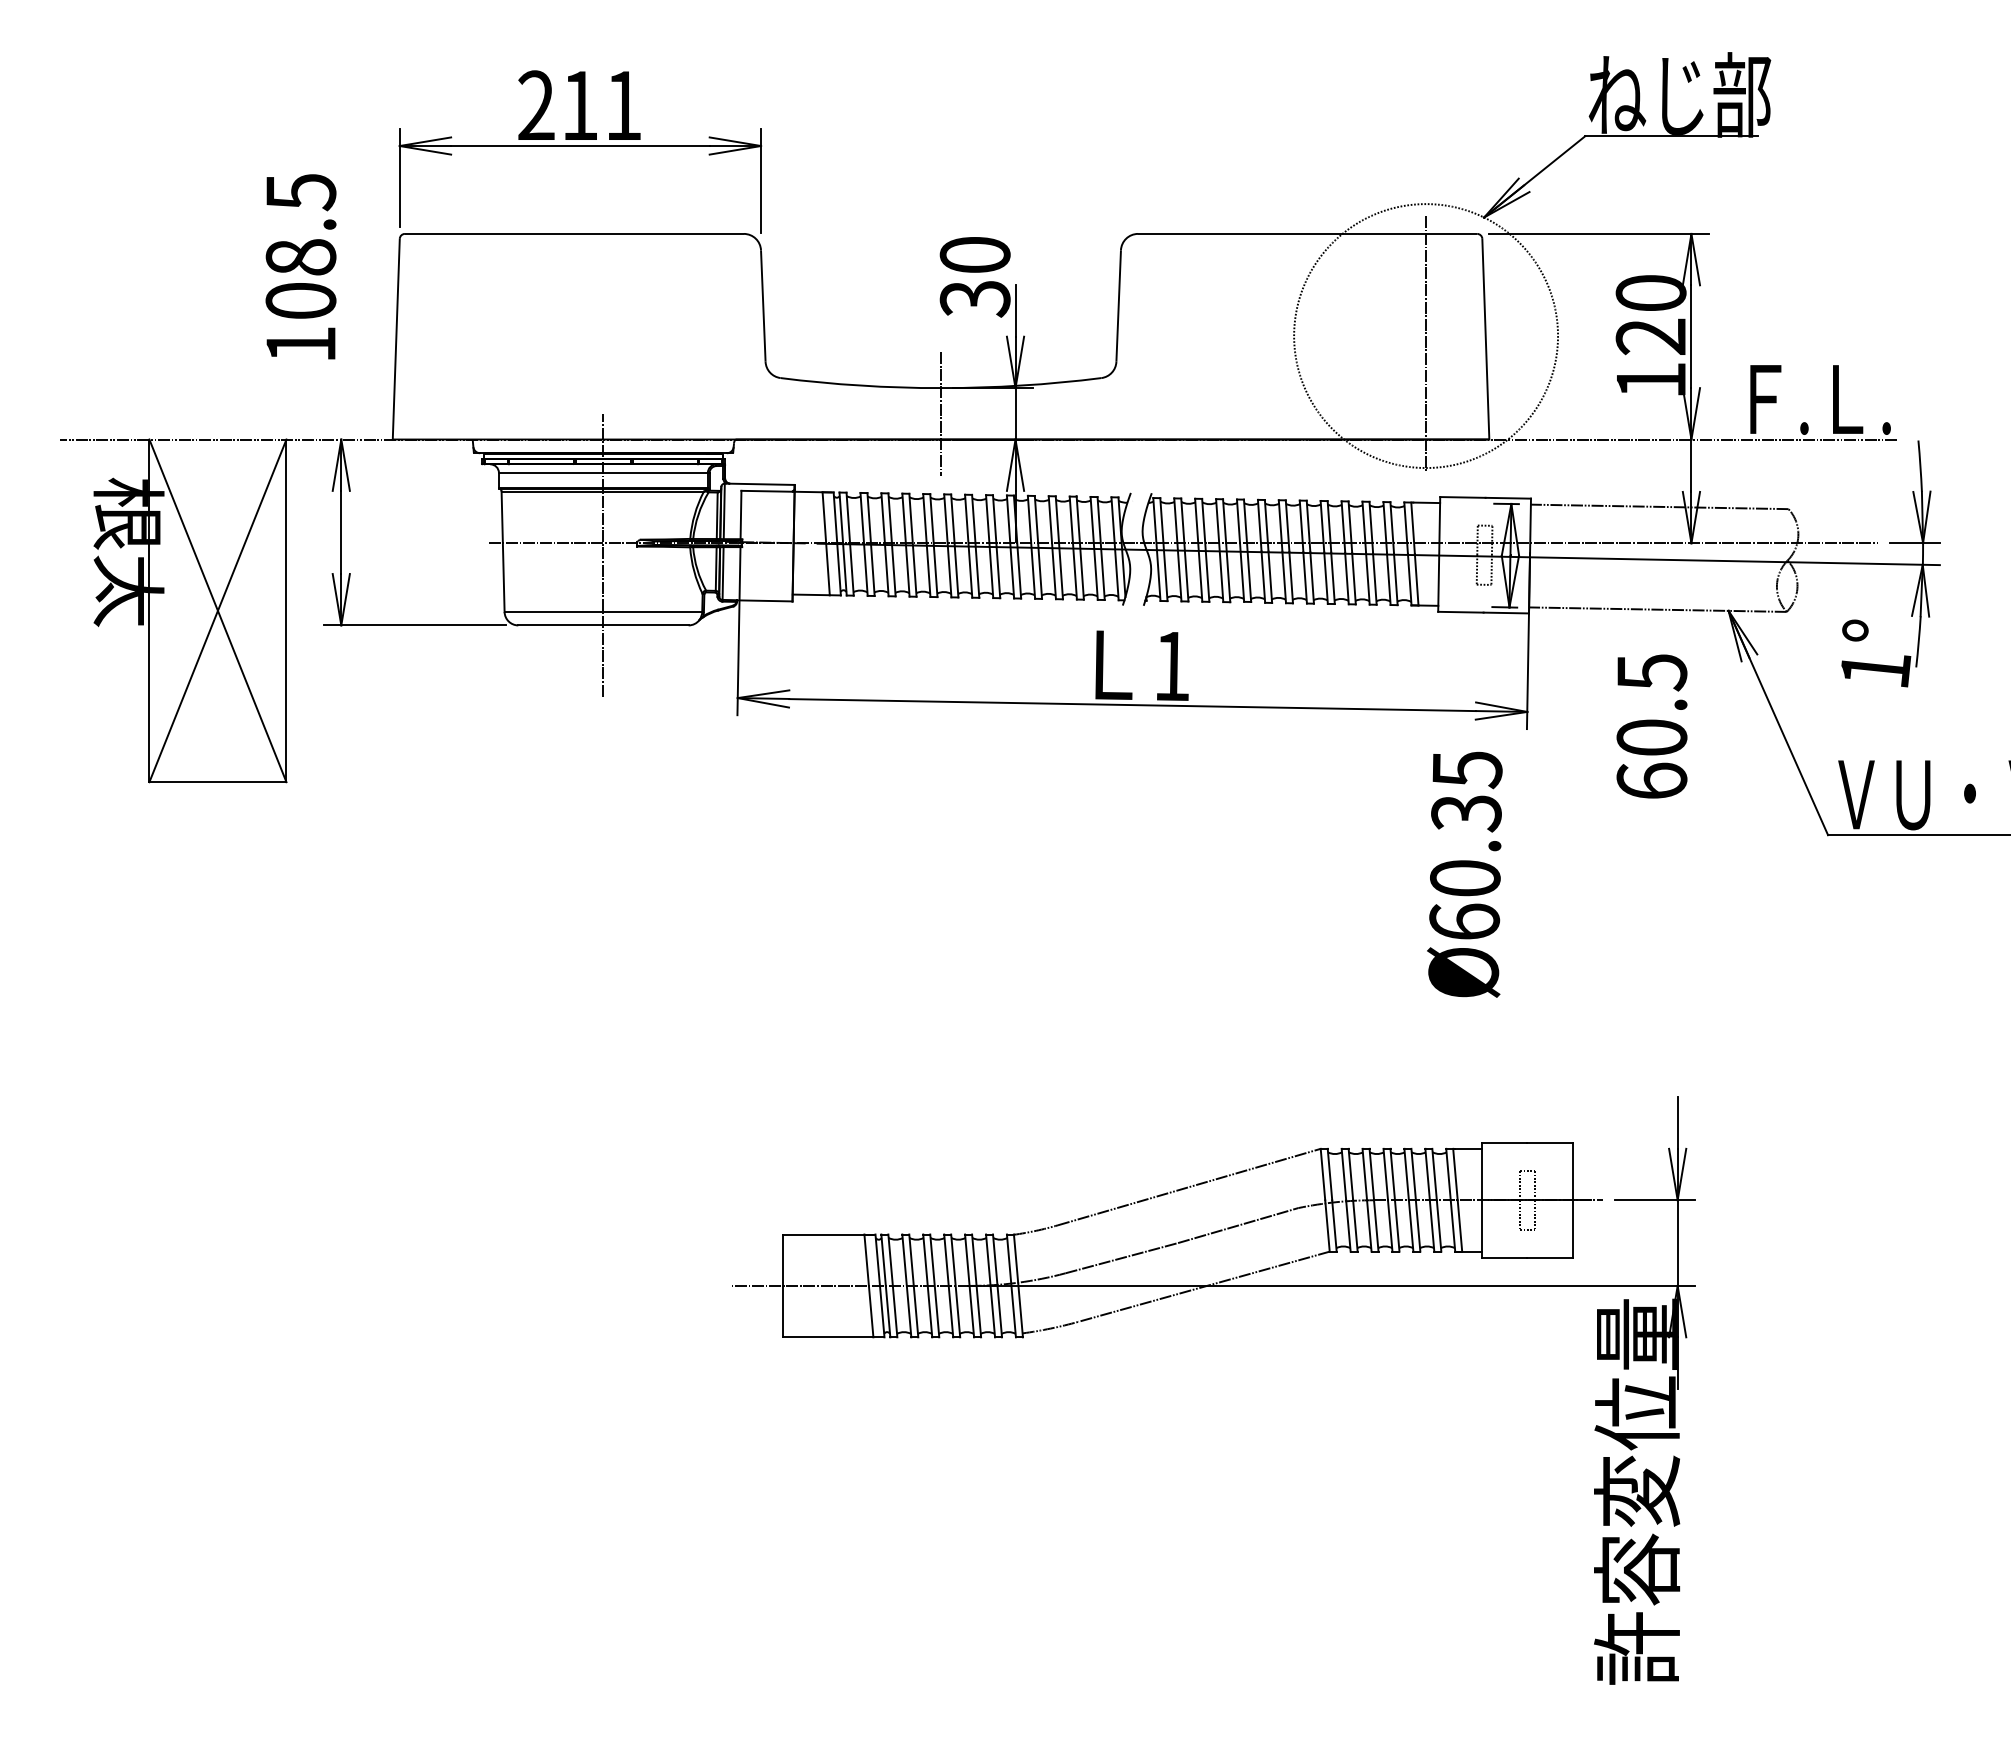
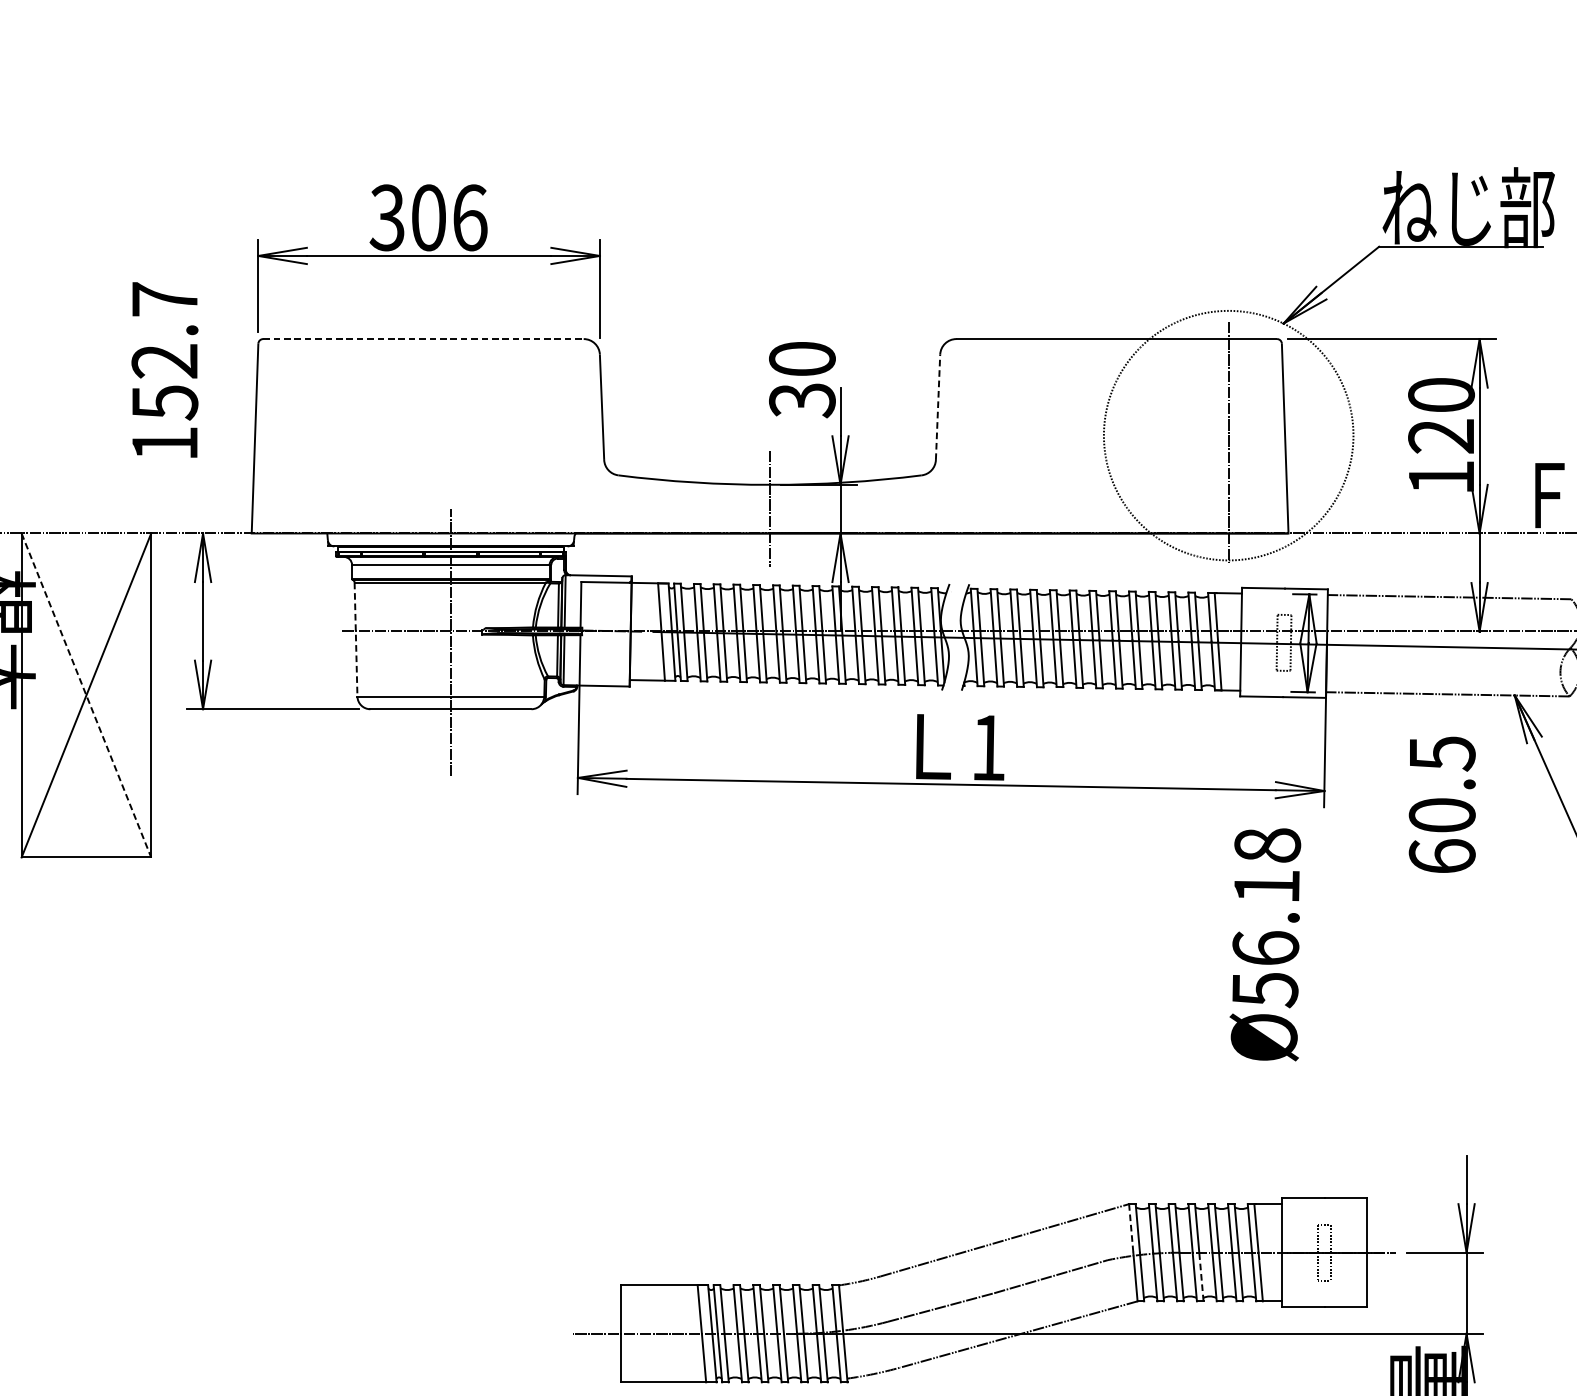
text: (579, 105) -> (428, 217), 211 -> 306
line: (574, 233) -> (423, 338), solid -> dashed
text: (300, 246) -> (164, 350), 108.5 -> 152.7
line: (1118, 306) -> (937, 407), solid -> dashed
line: (503, 552) -> (356, 640), solid -> dashed
line: (217, 610) -> (85, 695), solid -> dashed
text: (1465, 846) -> (1265, 918), Ø60.35 -> Ø56.18
line: (1322, 1174) -> (1130, 1228), solid -> dashed
line: (1397, 1225) -> (1201, 1276), solid -> dashed

